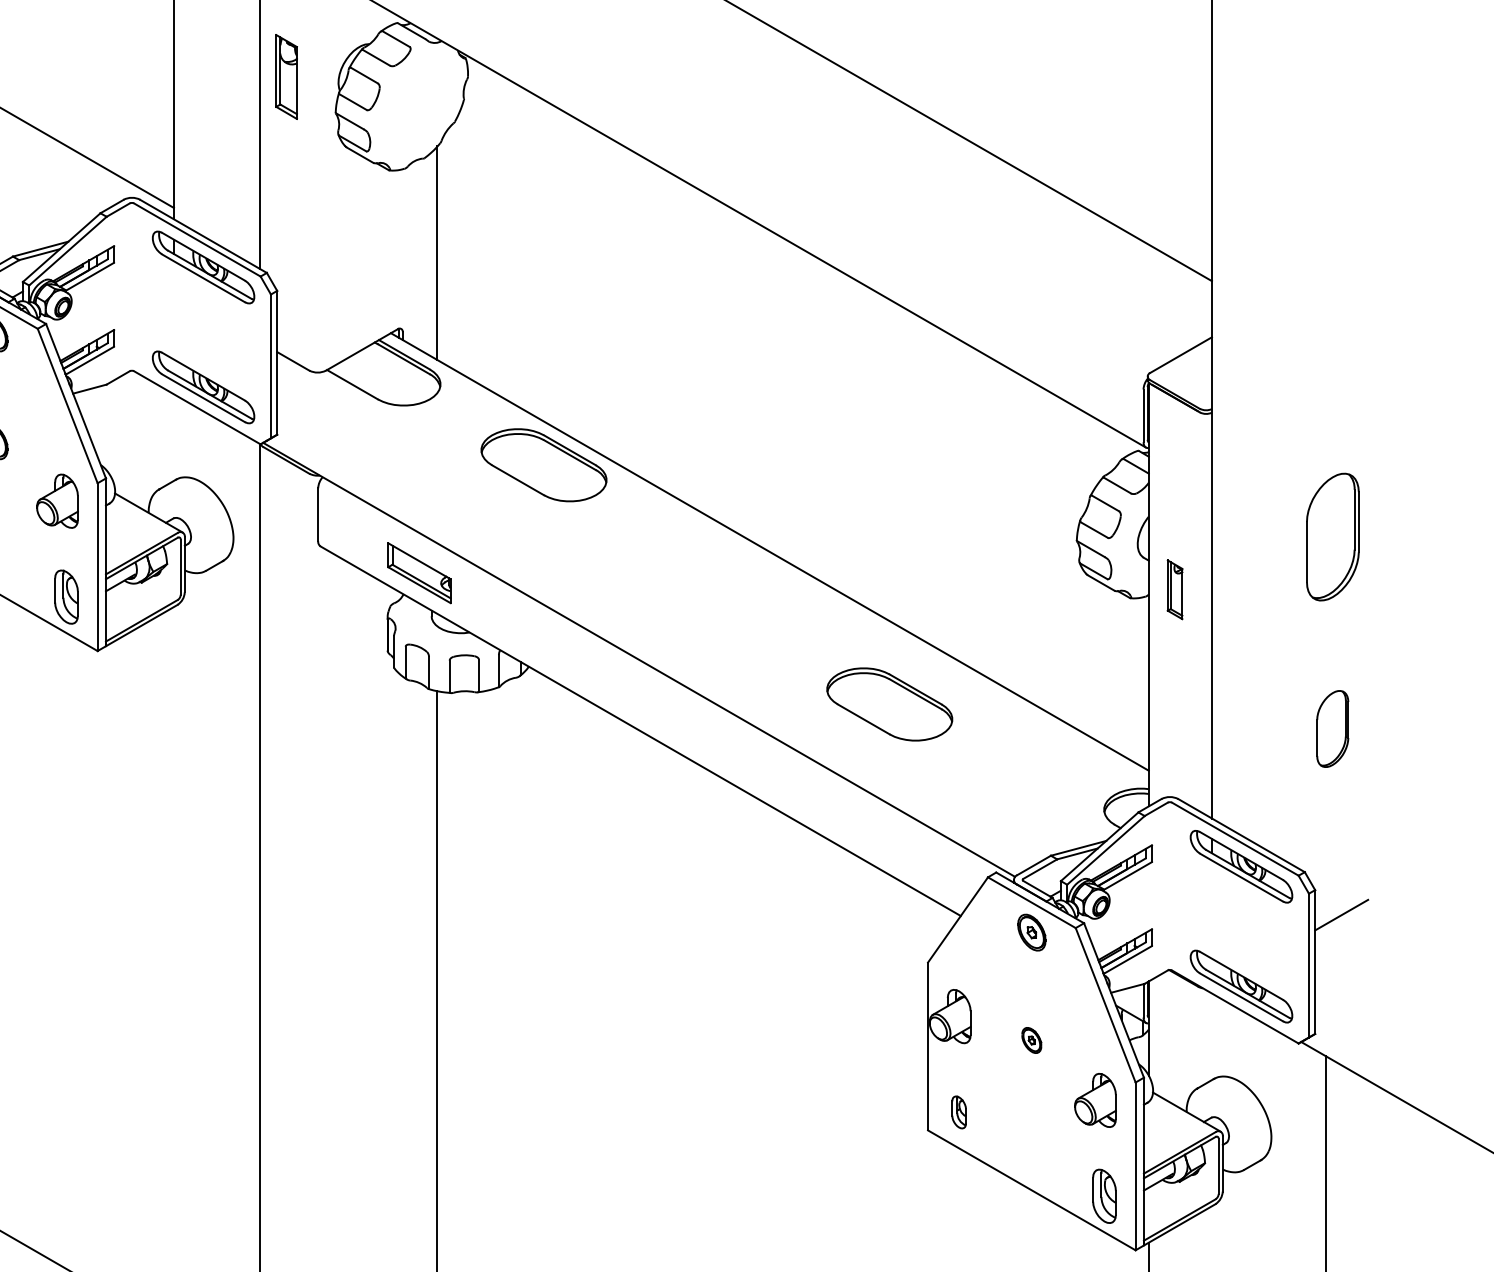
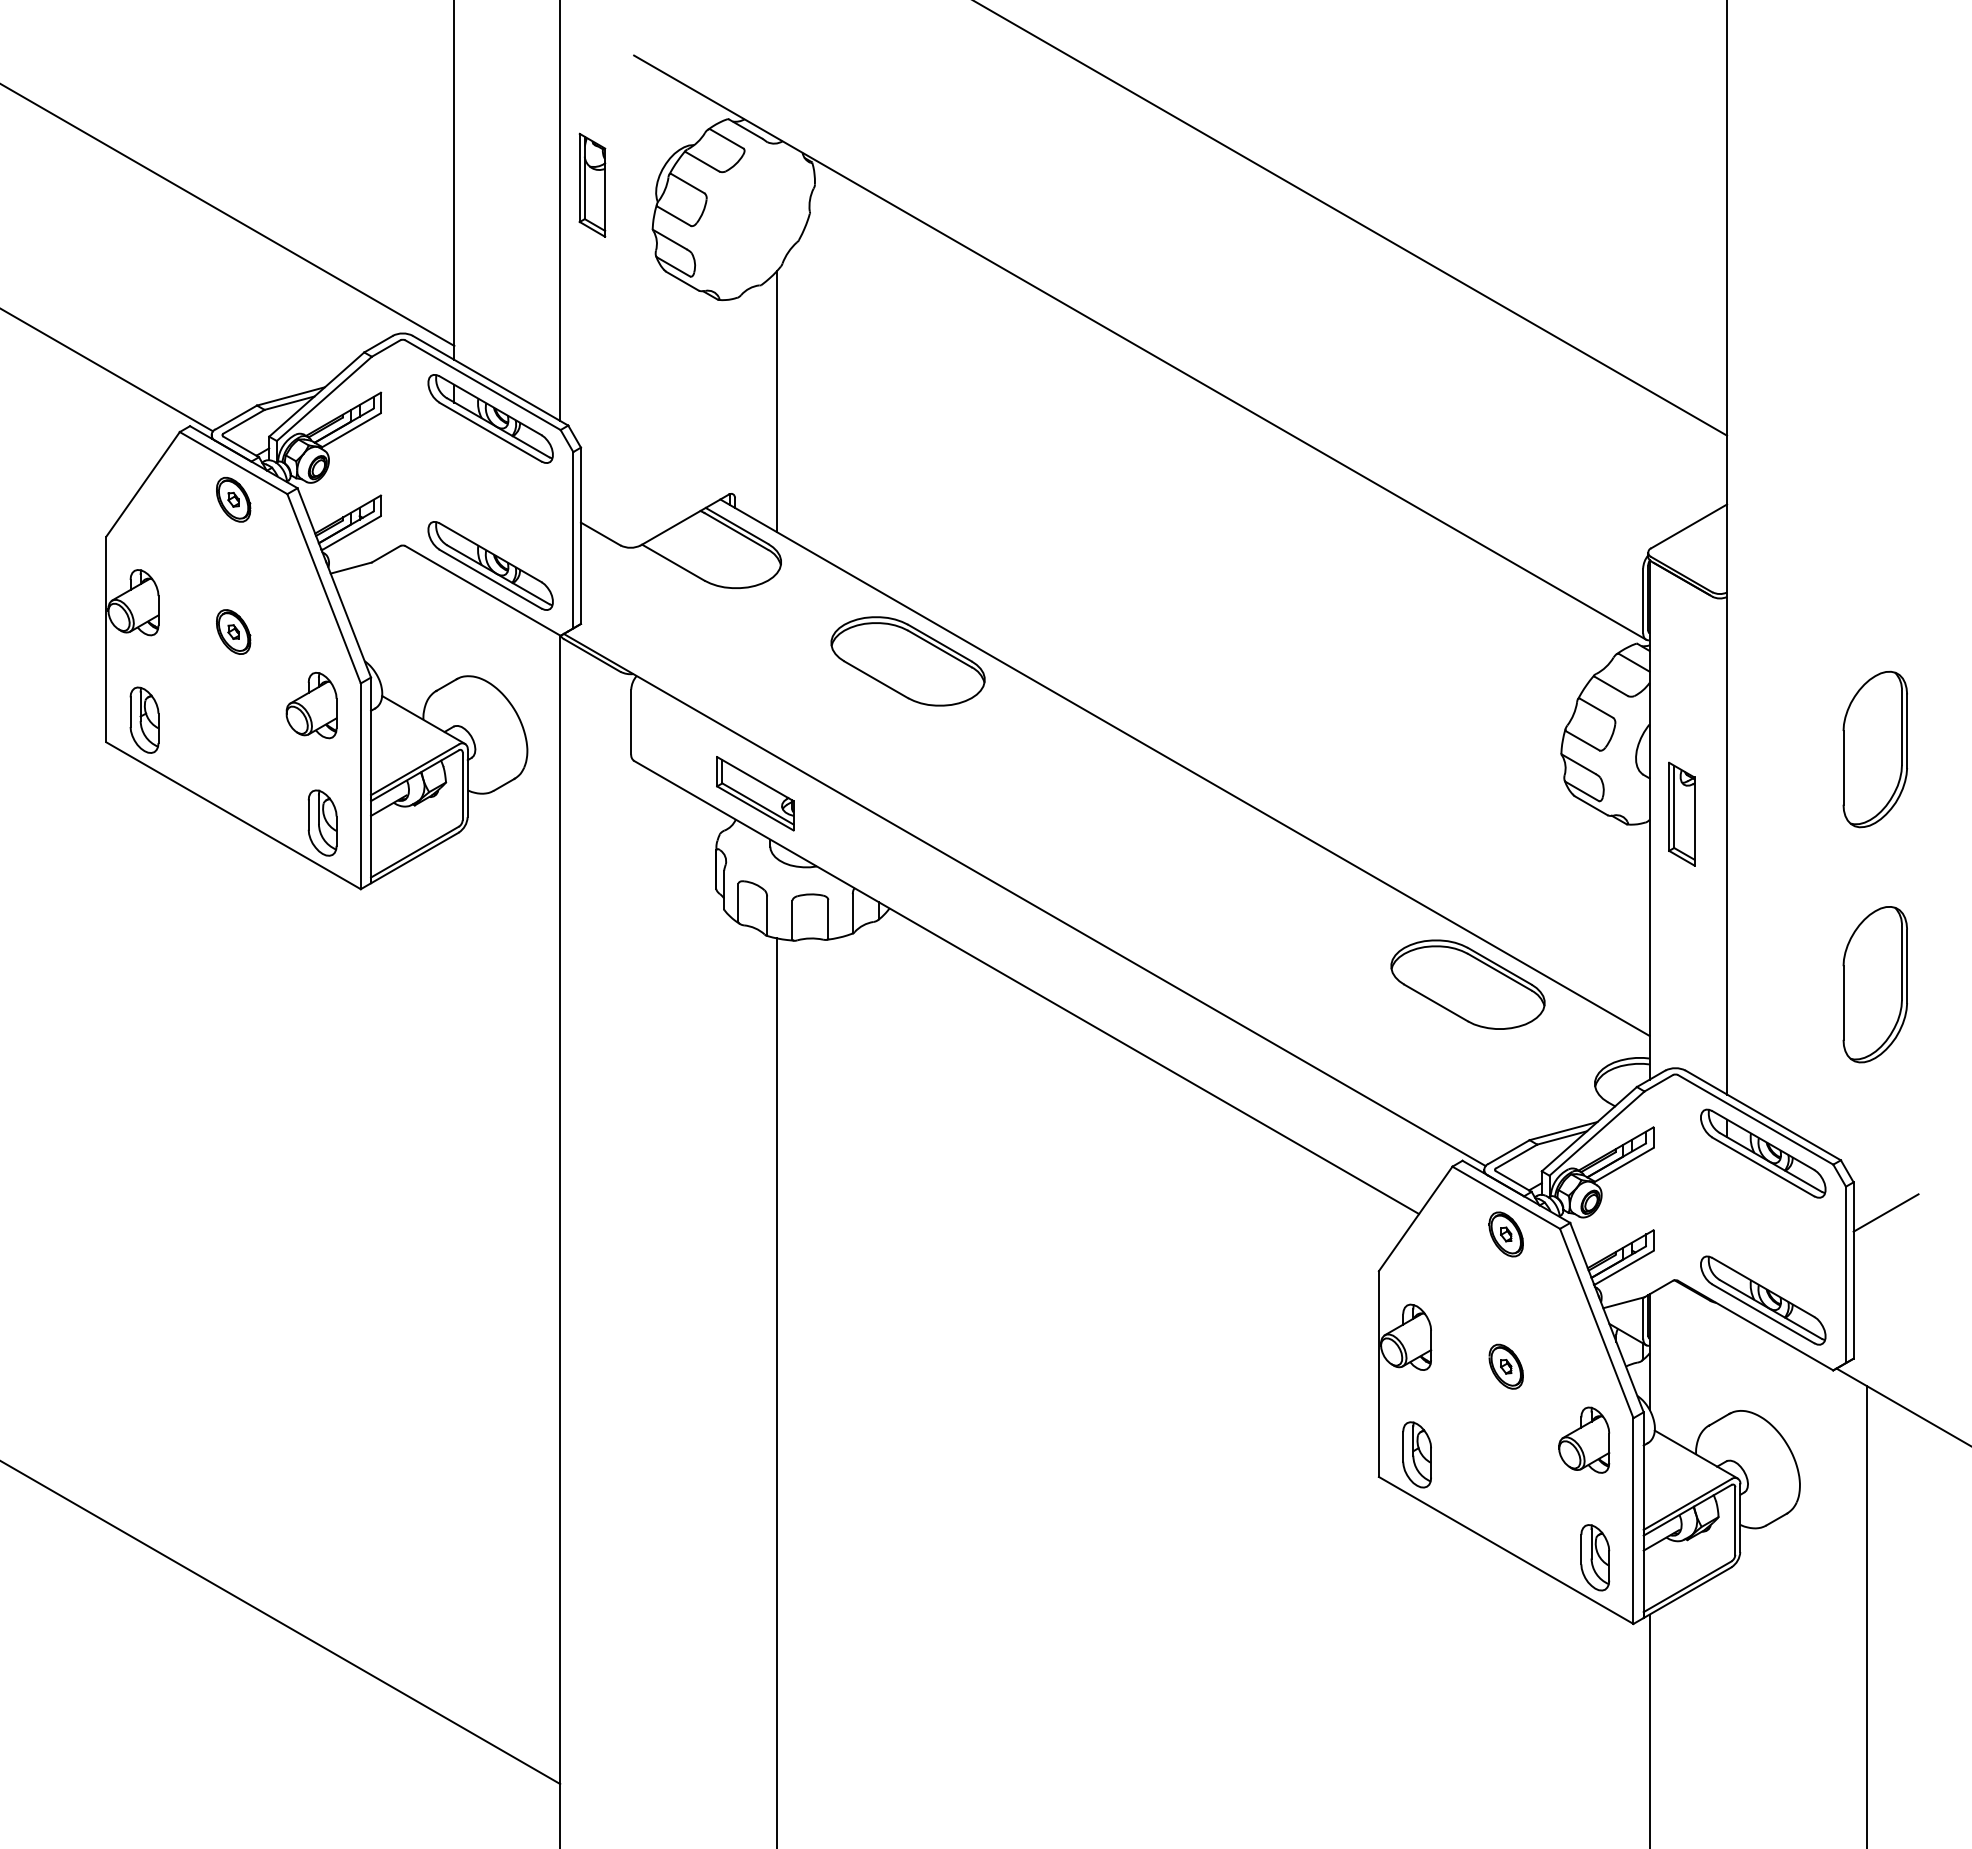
part: (1174, 589) -> (1681, 813), size x1.43
part: (889, 704) -> (1467, 984), moved
part: (1332, 728) -> (1874, 984), size x1.67
part: (1031, 1040) -> (1505, 1366), size x1.43
part: (958, 1112) -> (1416, 1454), size x1.67

